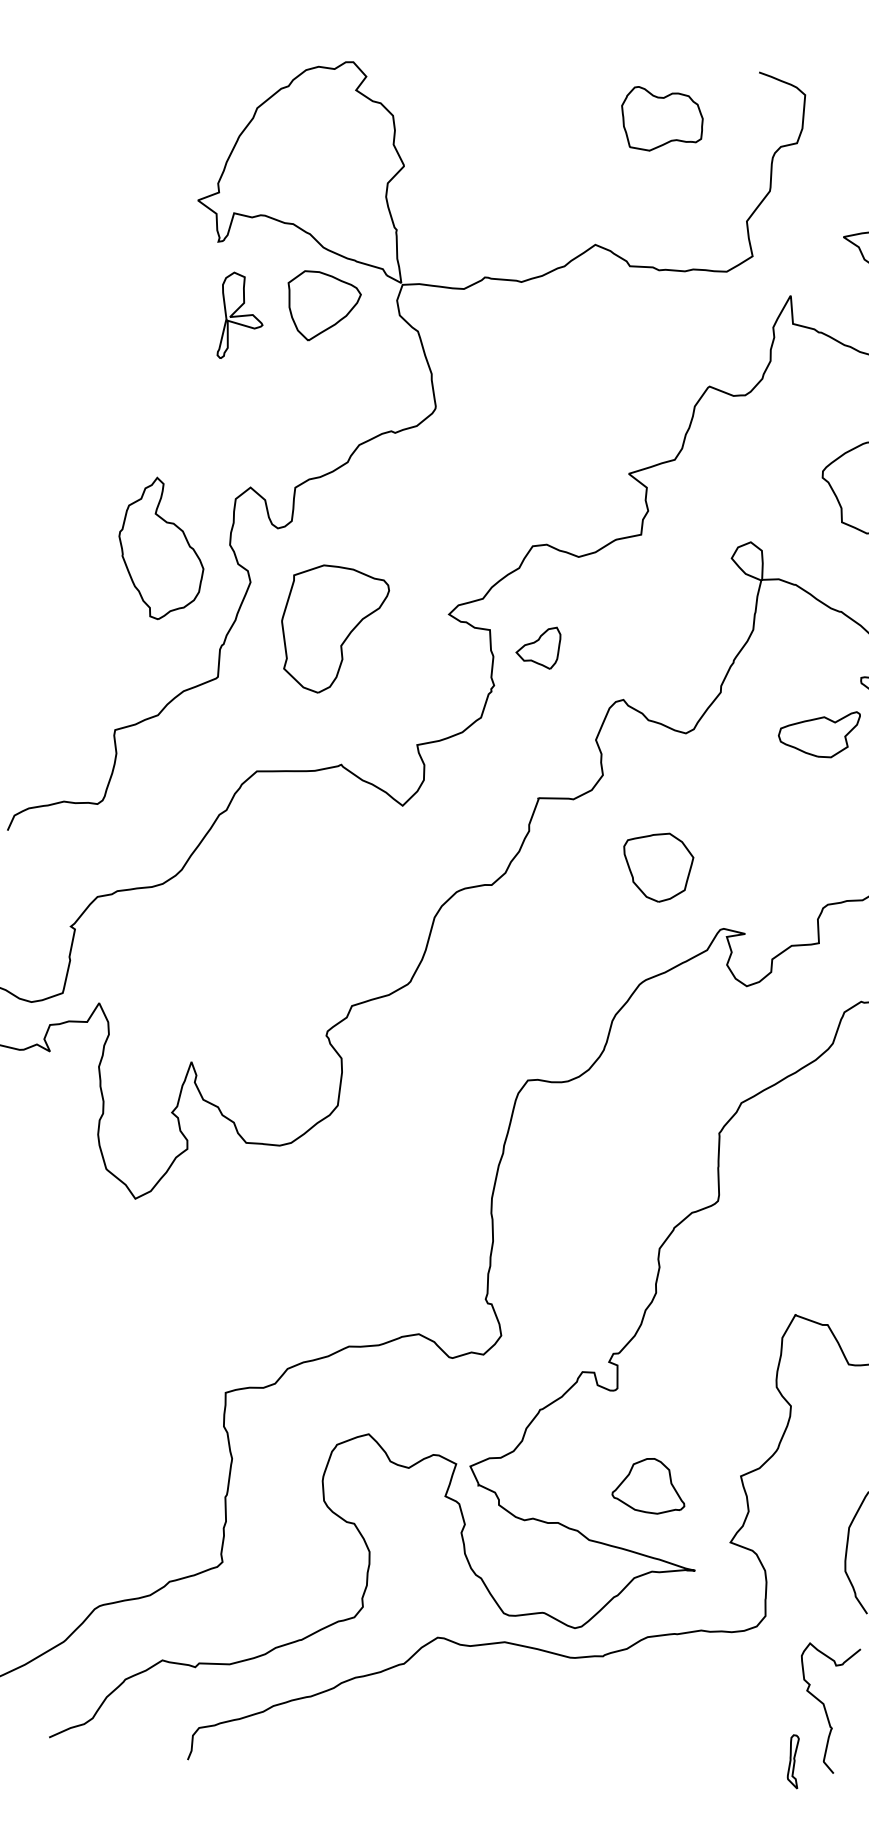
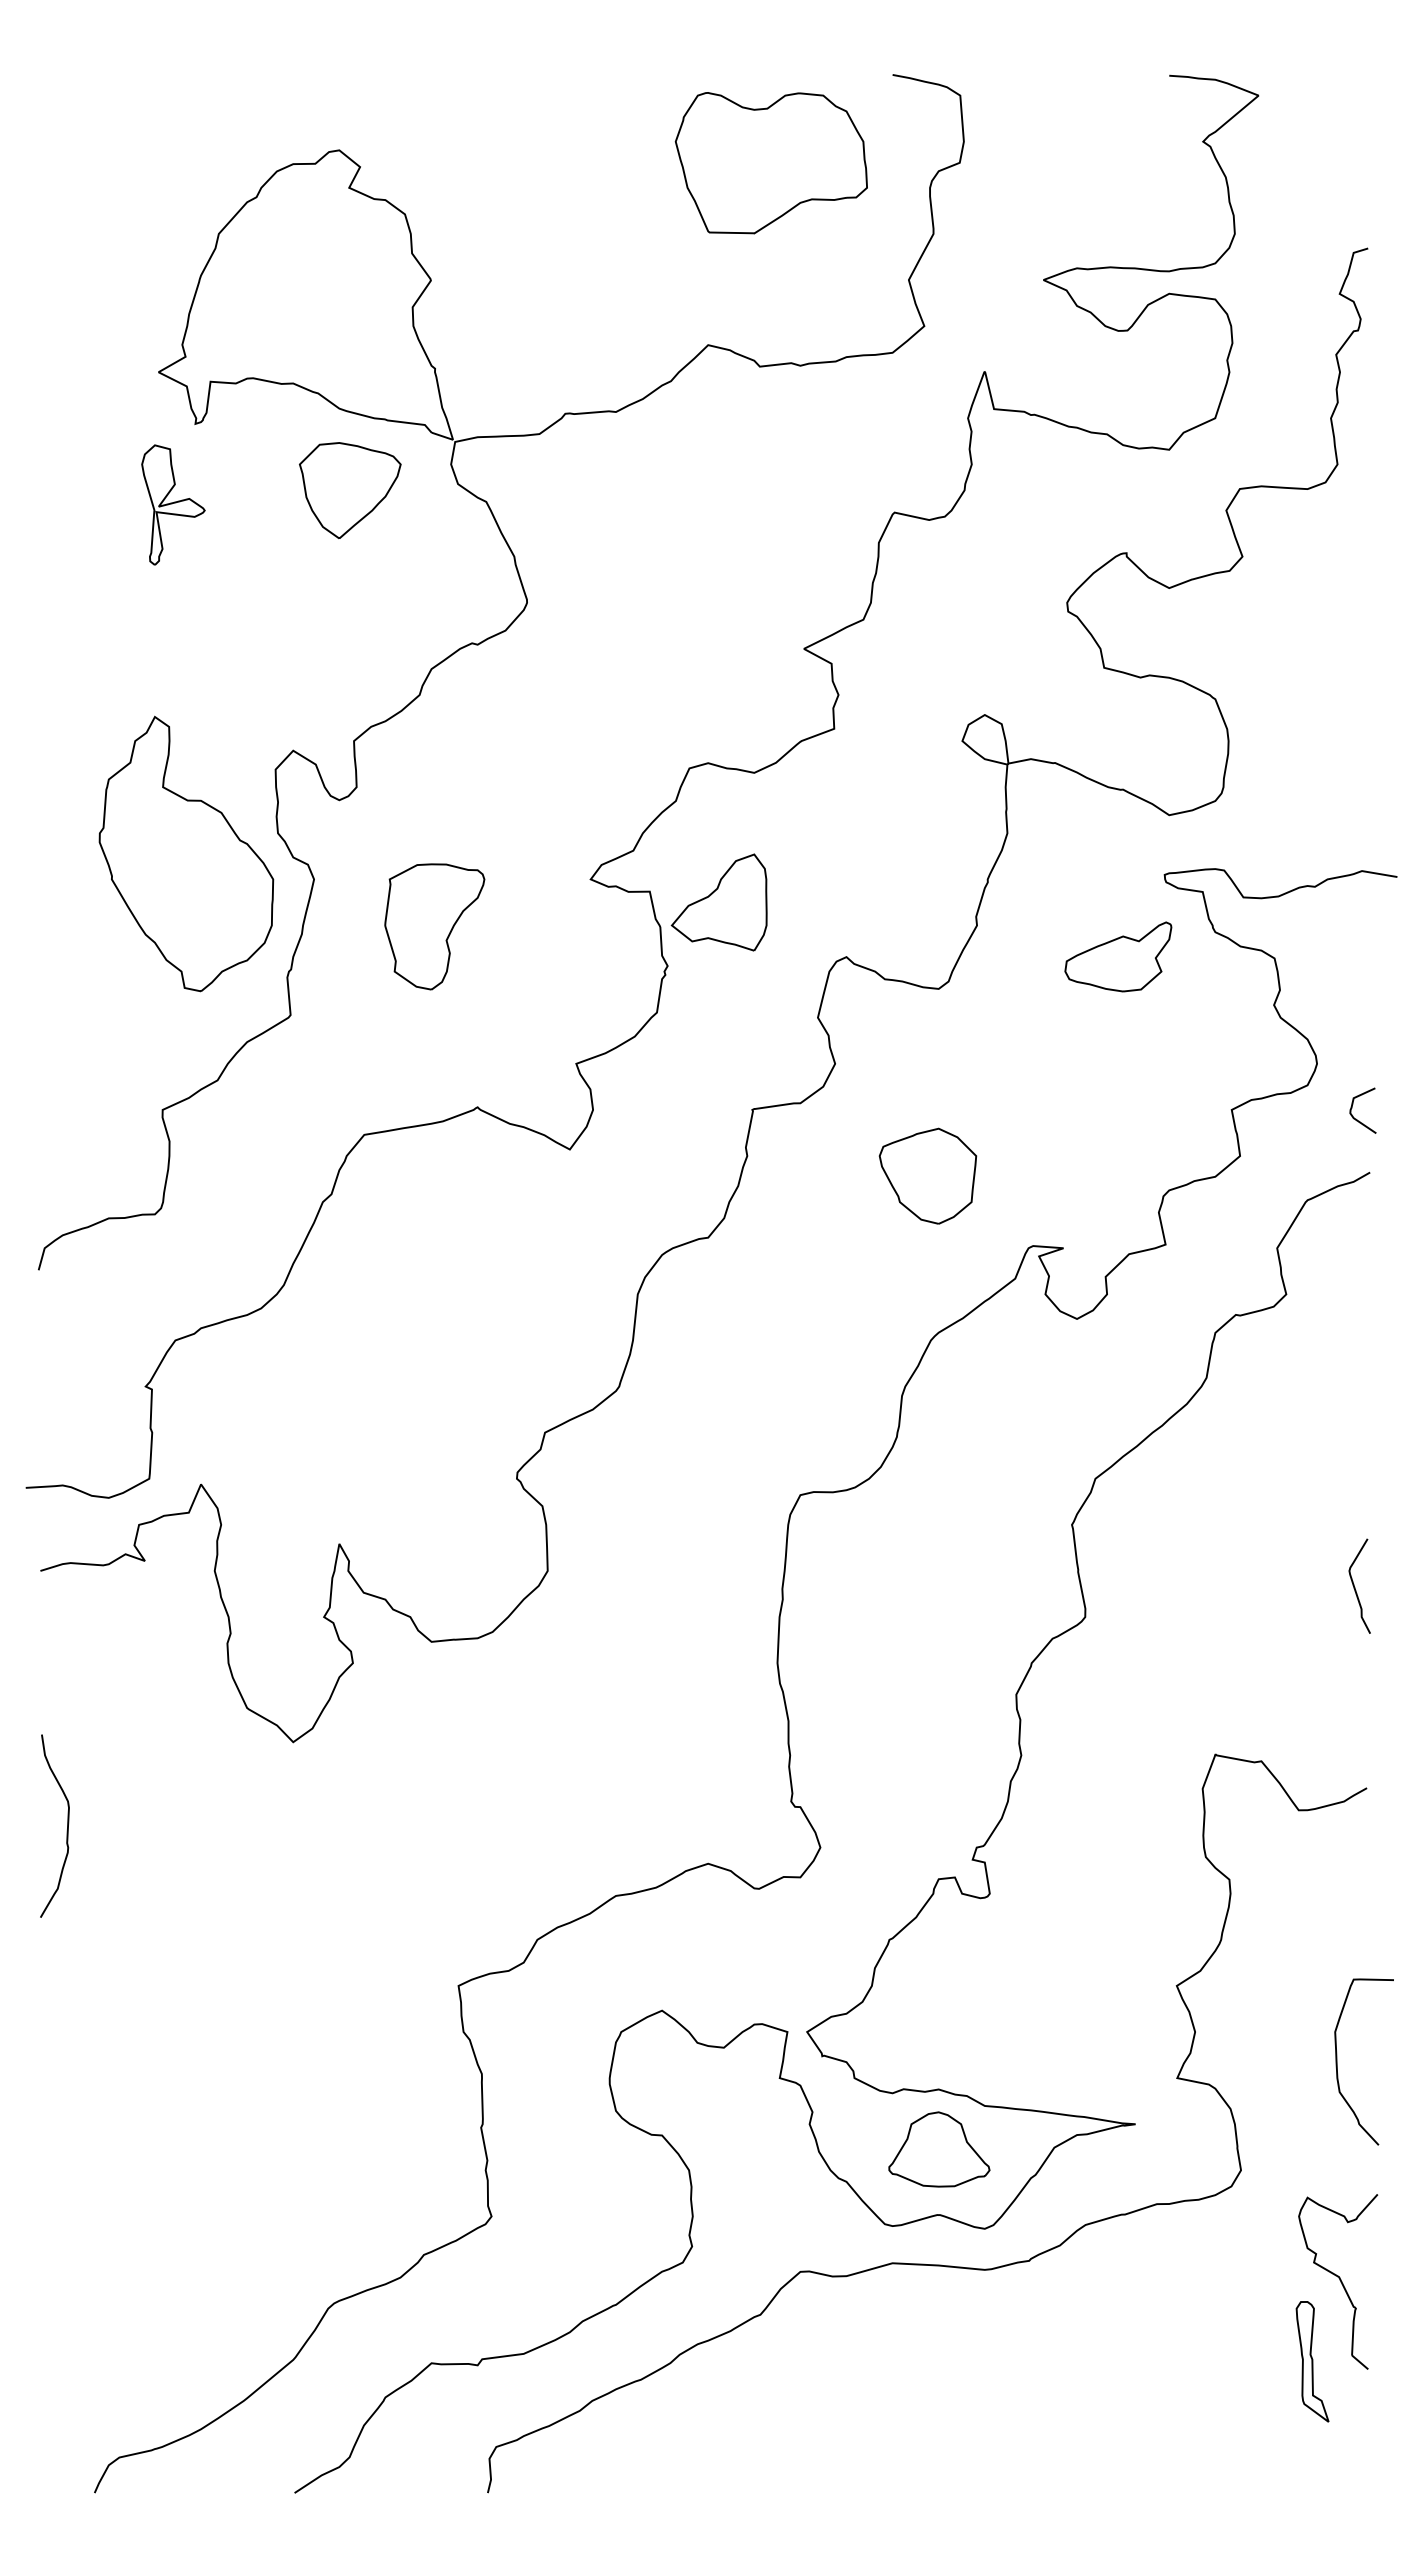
part: (661, 121) -> (770, 163), size x1.67
part: (240, 317) -> (173, 504), moved
part: (162, 548) -> (186, 853), size x1.43
part: (331, 630) -> (434, 926), size x0.71
part: (538, 645) -> (718, 902), size x1.67
part: (650, 1485) -> (939, 2149), moved
part: (794, 1761) -> (1312, 2361), size x1.67

